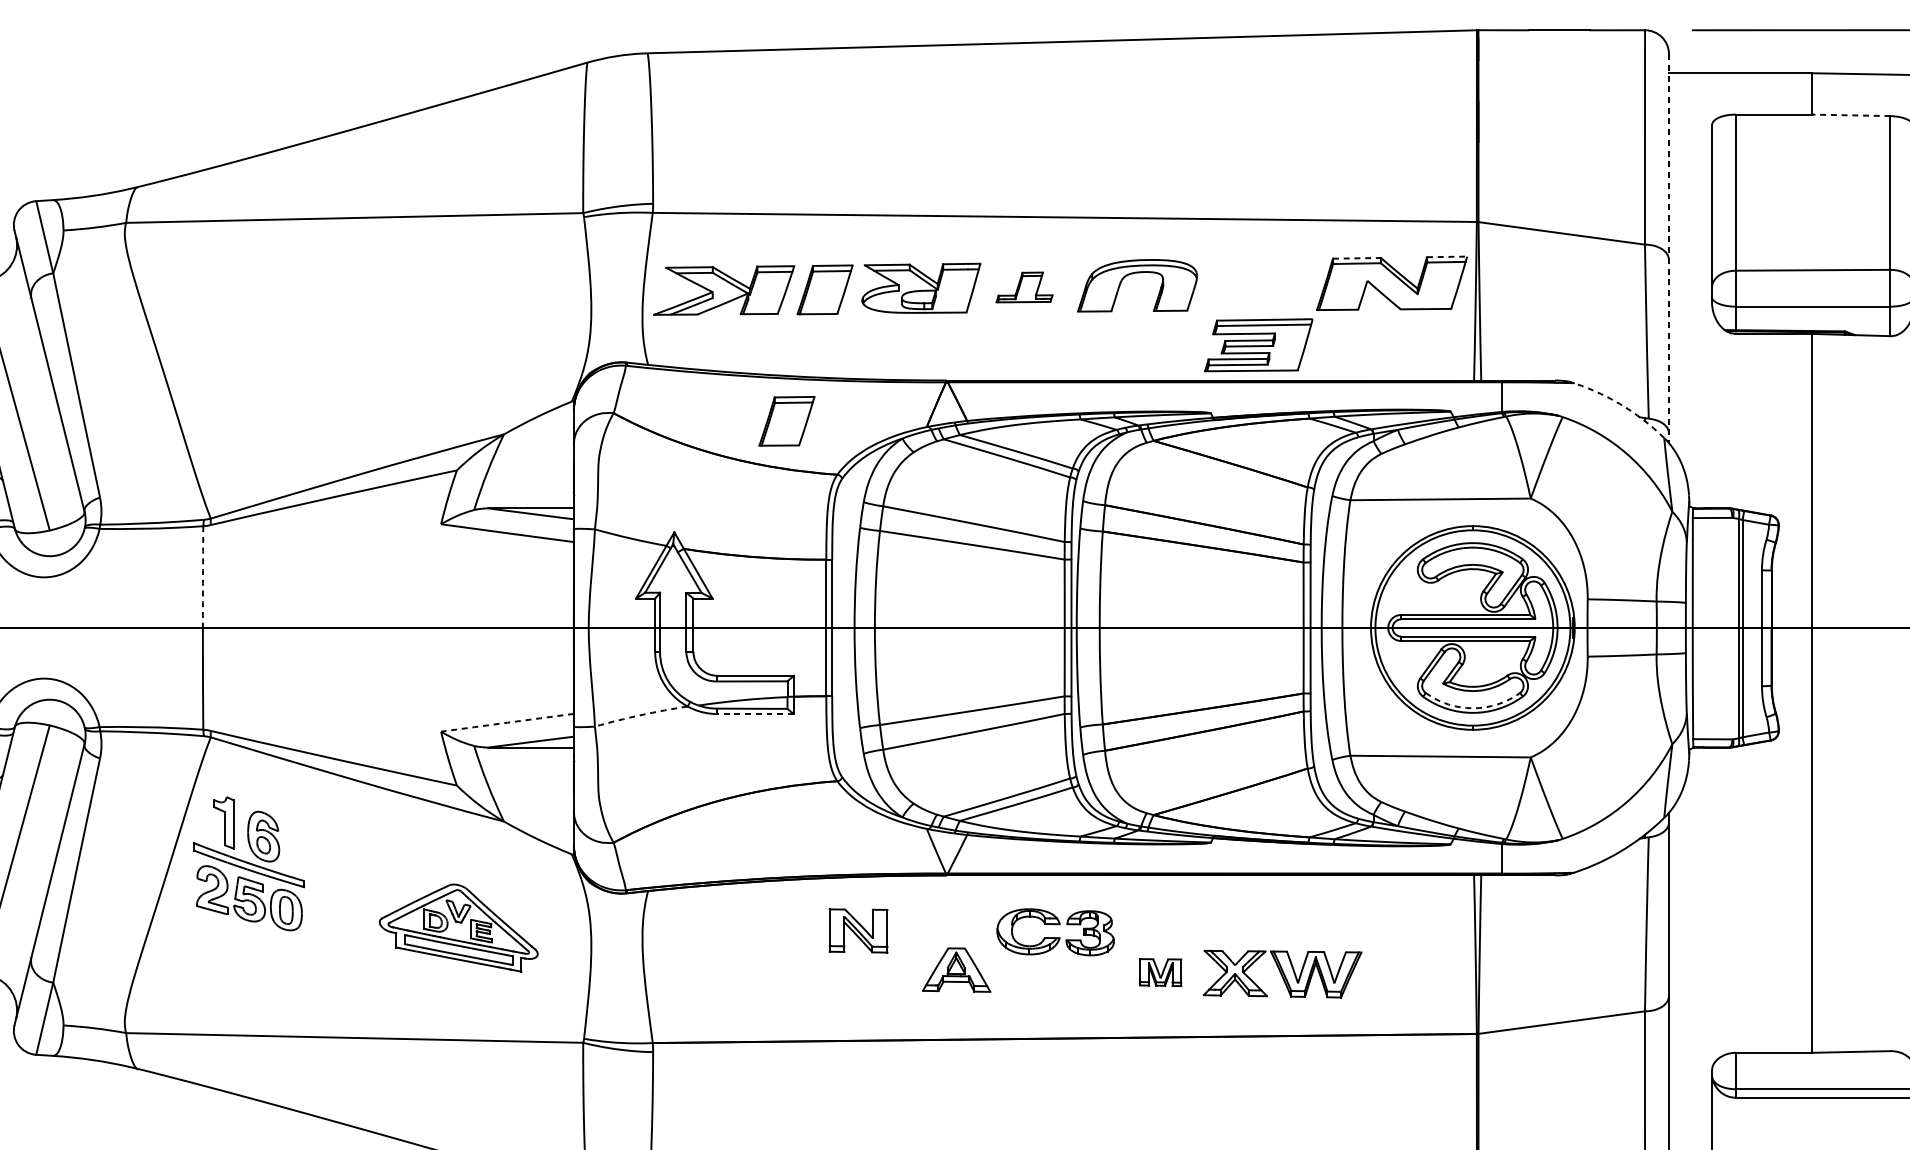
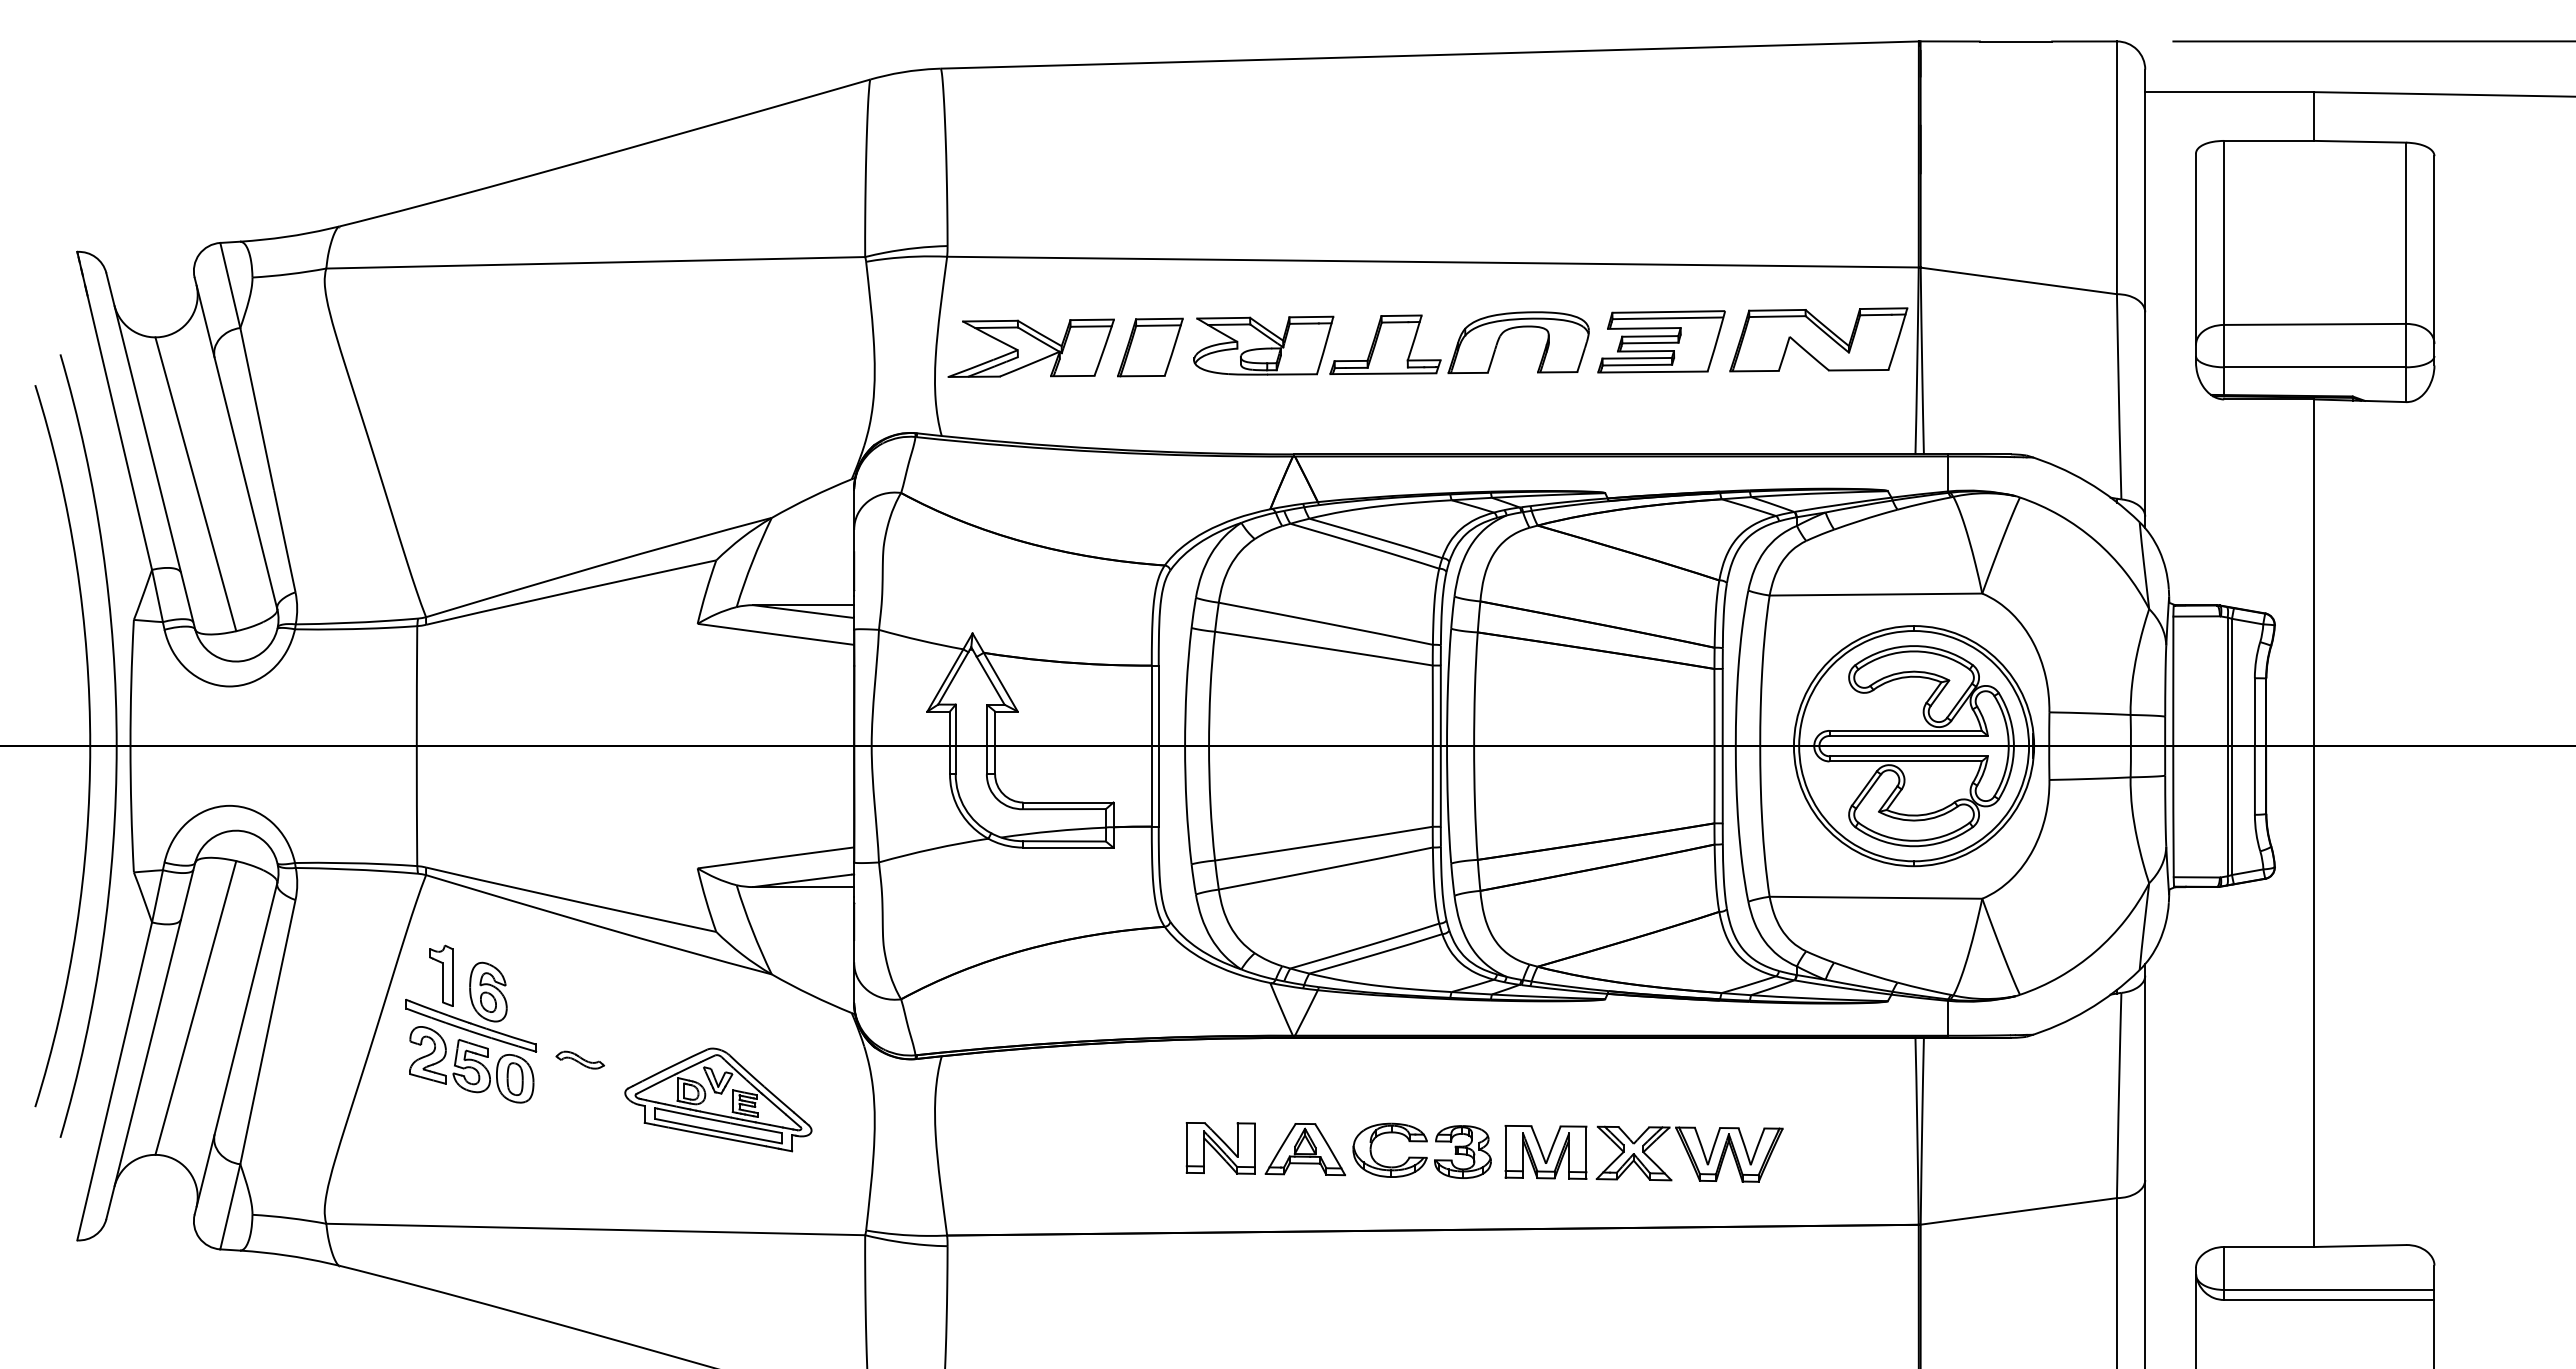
line: (1851, 115) -> (2360, 141), dashed -> solid
line: (1669, 249) -> (2145, 299), dashed -> solid
line: (1446, 256) -> (1883, 308), dashed -> solid
line: (1357, 258) -> (1777, 310), dashed -> solid
part: (1024, 287) -> (1385, 344), size x1.67
part: (1258, 344) -> (1661, 341), moved
arc: (1620, 404) -> (2087, 482), dashed -> solid
part: (787, 421) -> (1105, 502), removed
arc: (202, 577) -> (416, 686), dashed -> solid
arc: (1473, 708) -> (1914, 840), dashed -> solid
line: (754, 713) -> (1067, 847), dashed -> solid
arc: (641, 714) -> (933, 848), dashed -> solid
arc: (507, 722) -> (775, 857), dashed -> solid
part: (340, 893) -> (579, 1059), added
part: (858, 931) -> (1220, 1148), moved
part: (1055, 931) -> (1421, 1150), moved
part: (1160, 972) -> (1545, 1152), size x1.67

